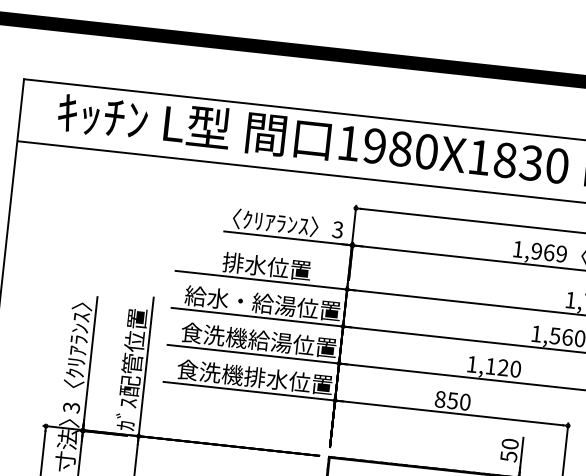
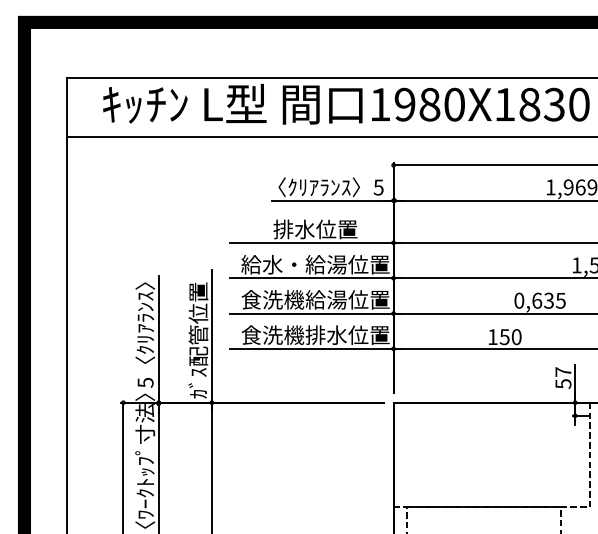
text: (337, 228) -> (378, 186), 3 -> 5
text: (493, 366) -> (539, 300), 1,120 -> 0,635
text: (439, 399) -> (492, 337), 850 -> 150
text: (71, 407) -> (145, 382), 3 -> 5
text: (510, 443) -> (563, 371), 50 -> 57

